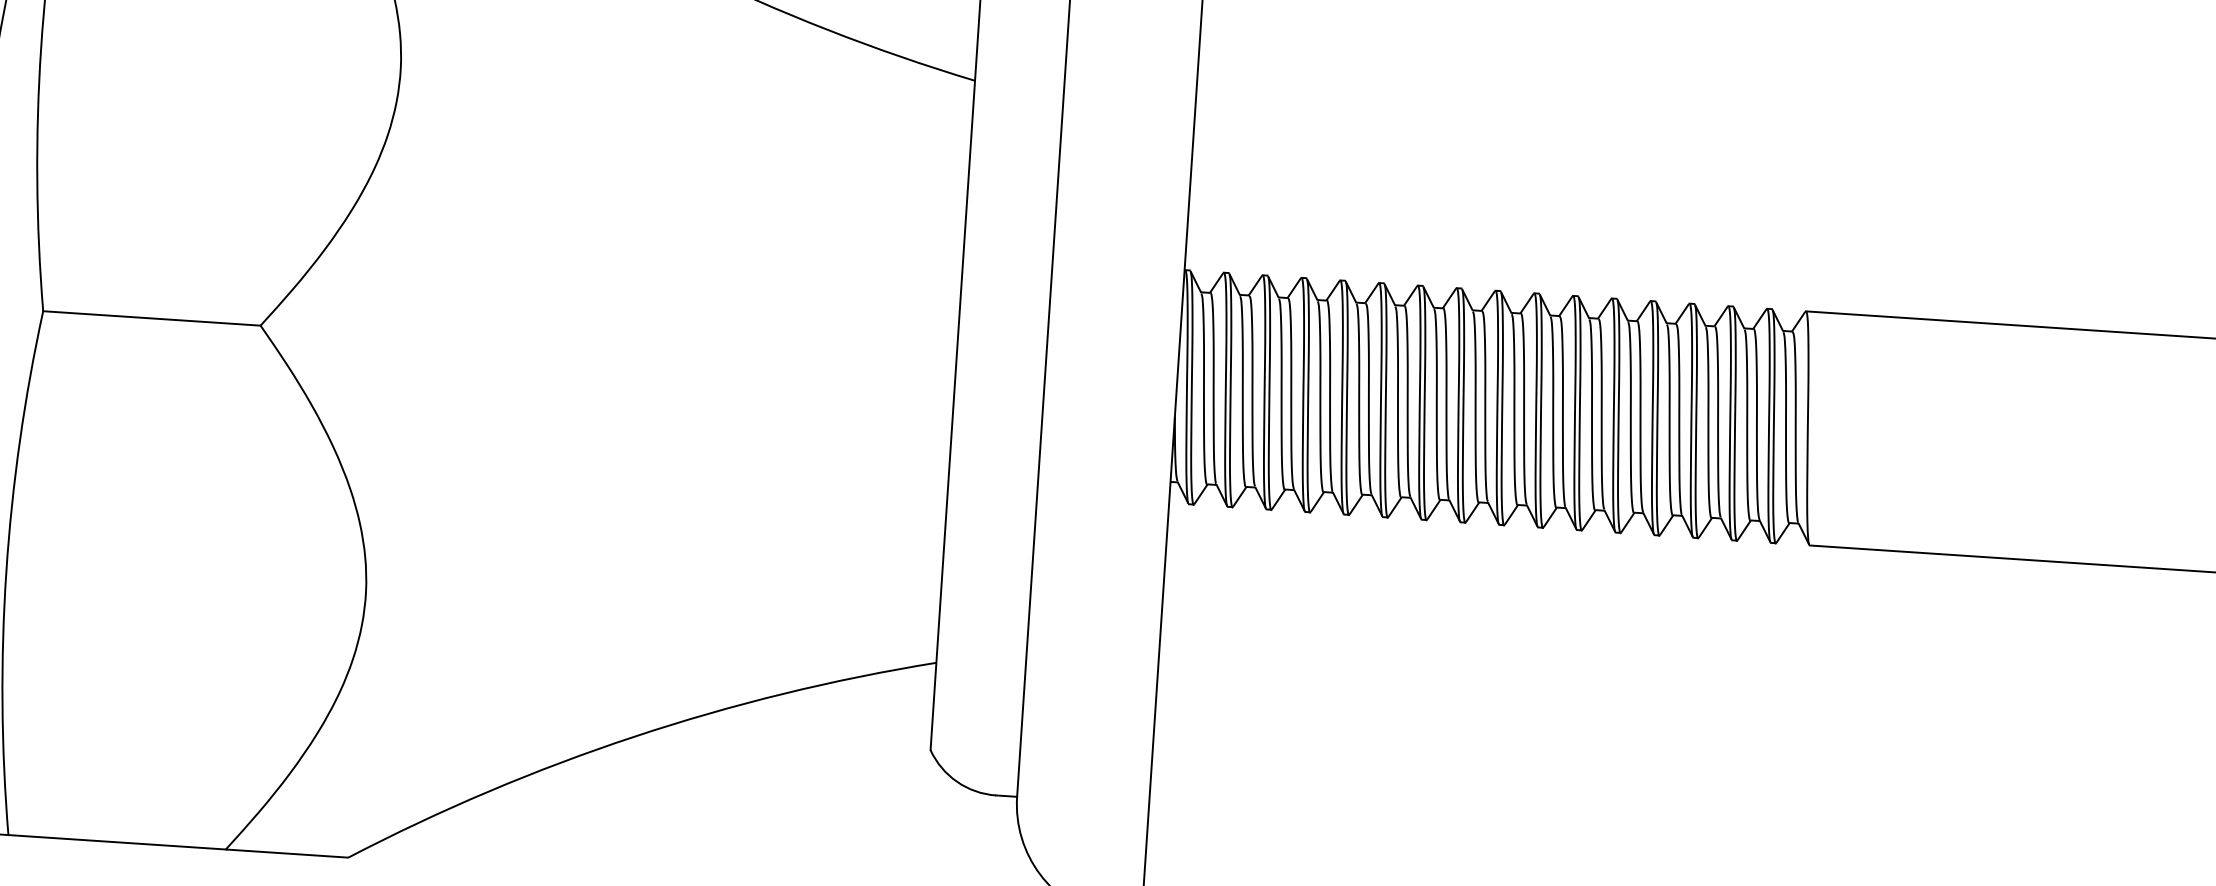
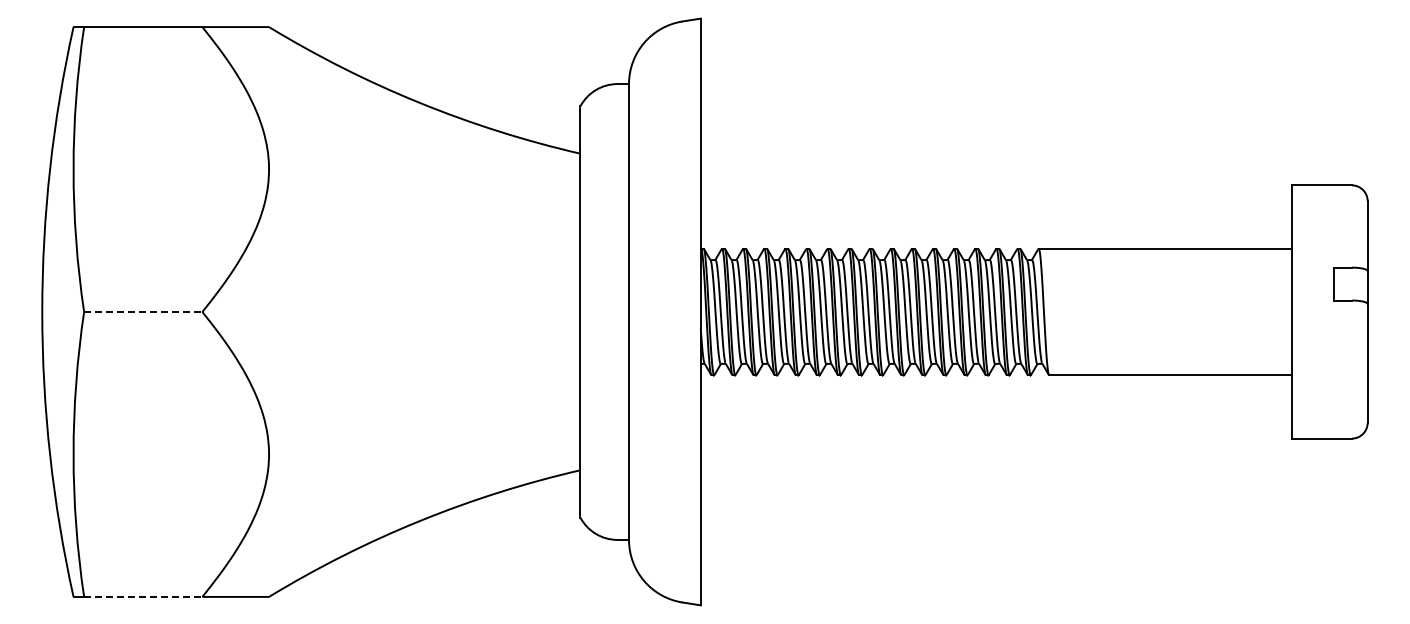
line: (152, 319) -> (143, 312), solid -> dashed
line: (117, 841) -> (143, 596), solid -> dashed

